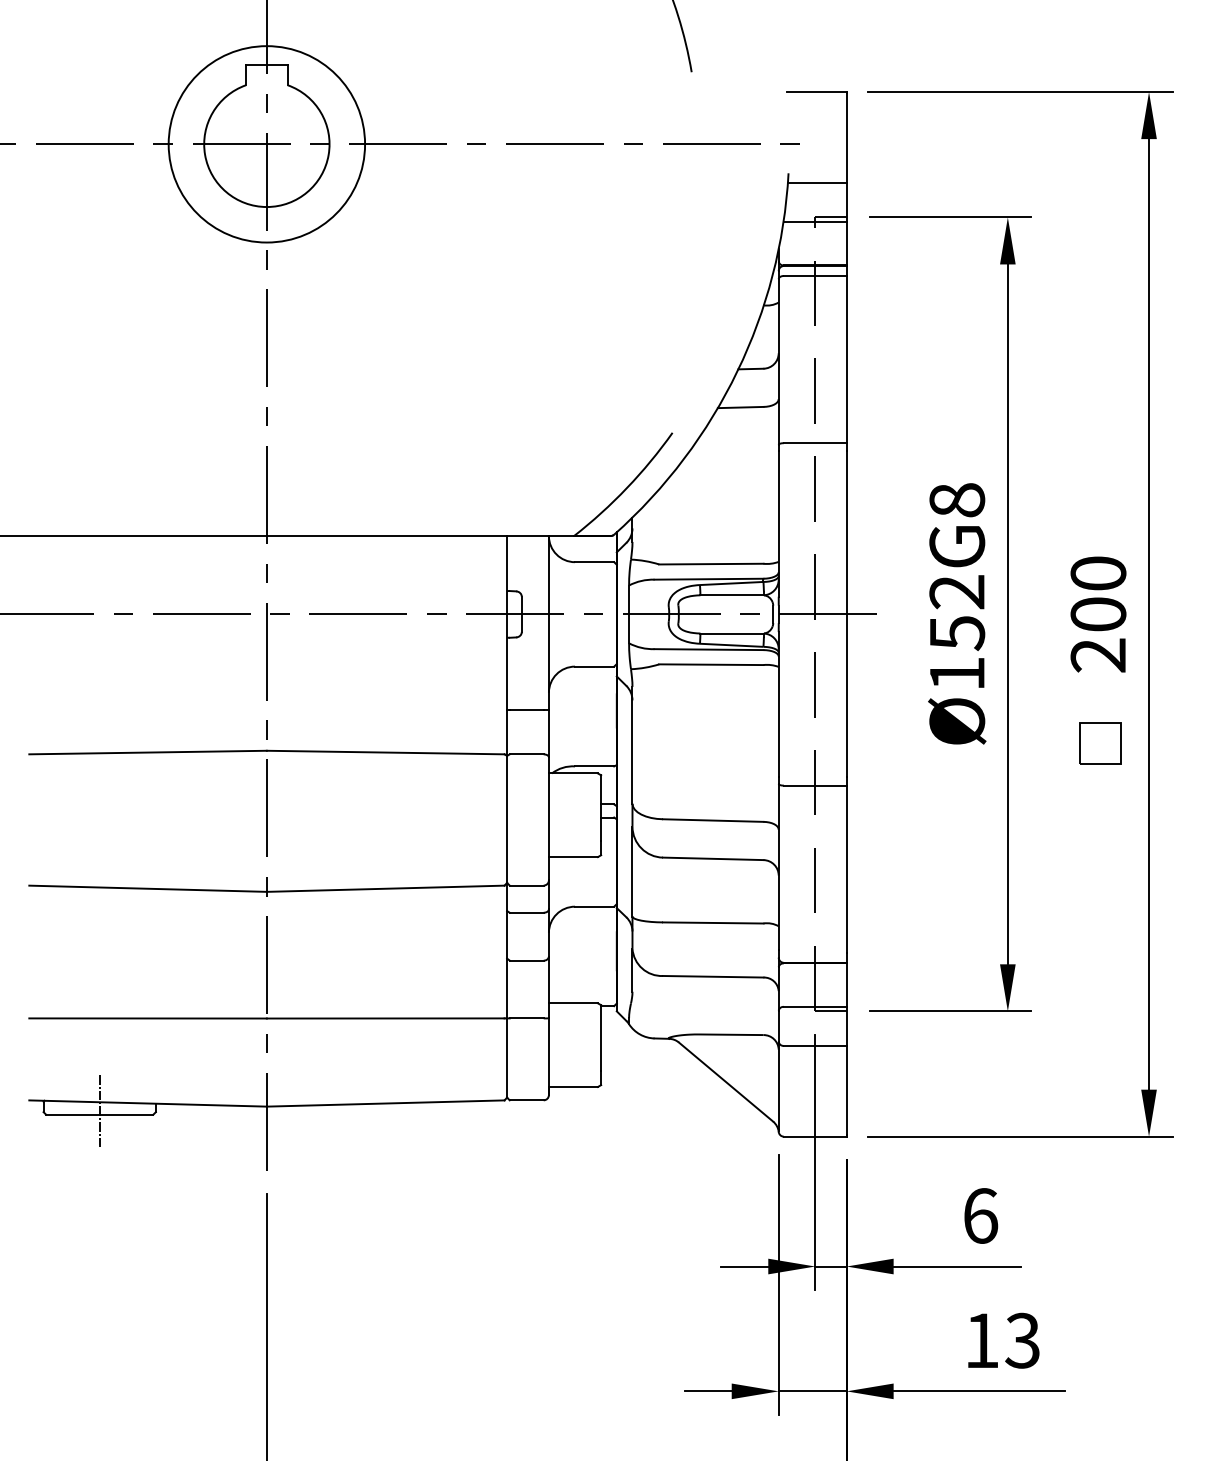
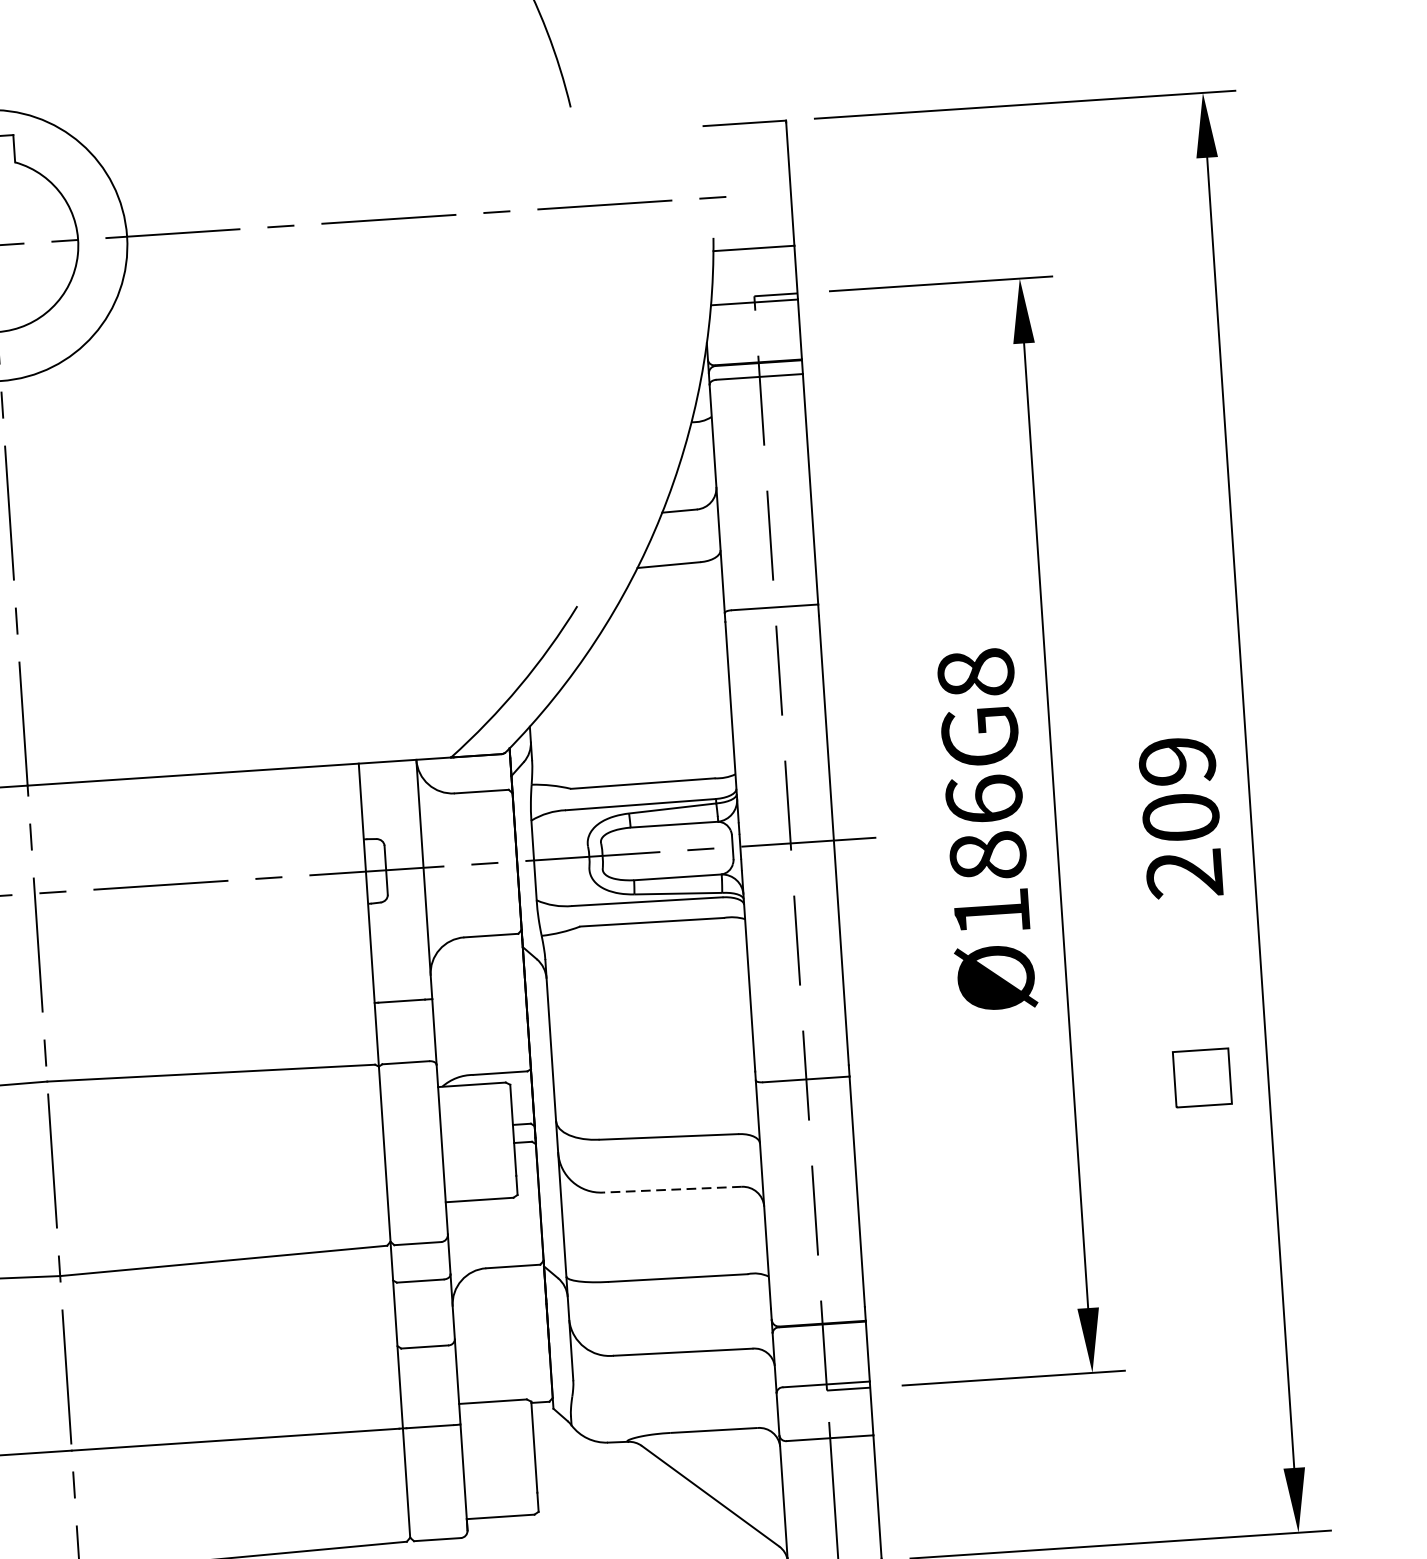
text: (1098, 573) -> (1177, 761), 200 -> 209
text: (957, 612) -> (986, 827), Ø152G8 -> Ø186G8
part: (1100, 743) -> (1202, 1077), moved
line: (712, 858) -> (671, 1189), solid -> dashed

